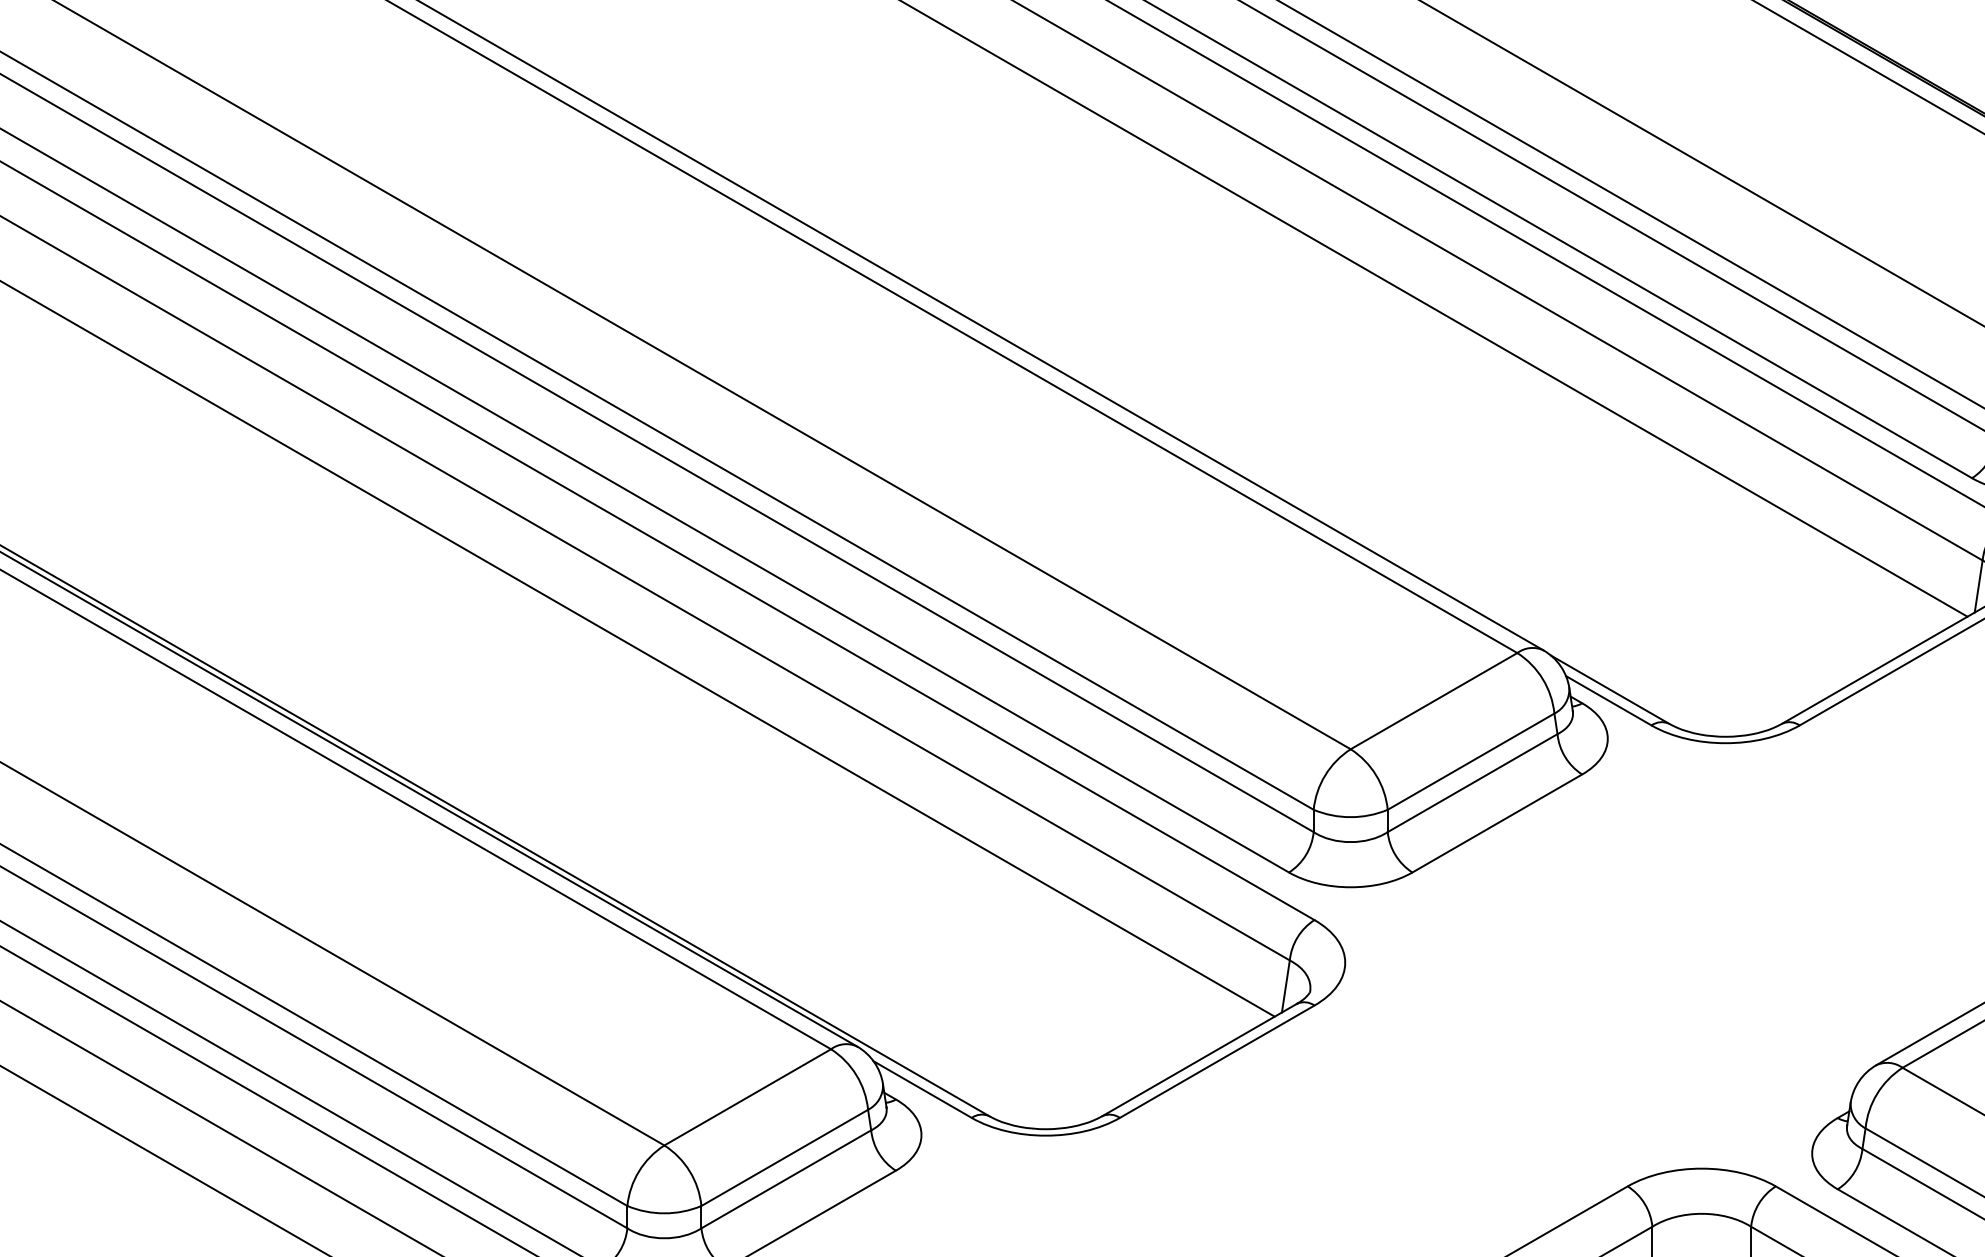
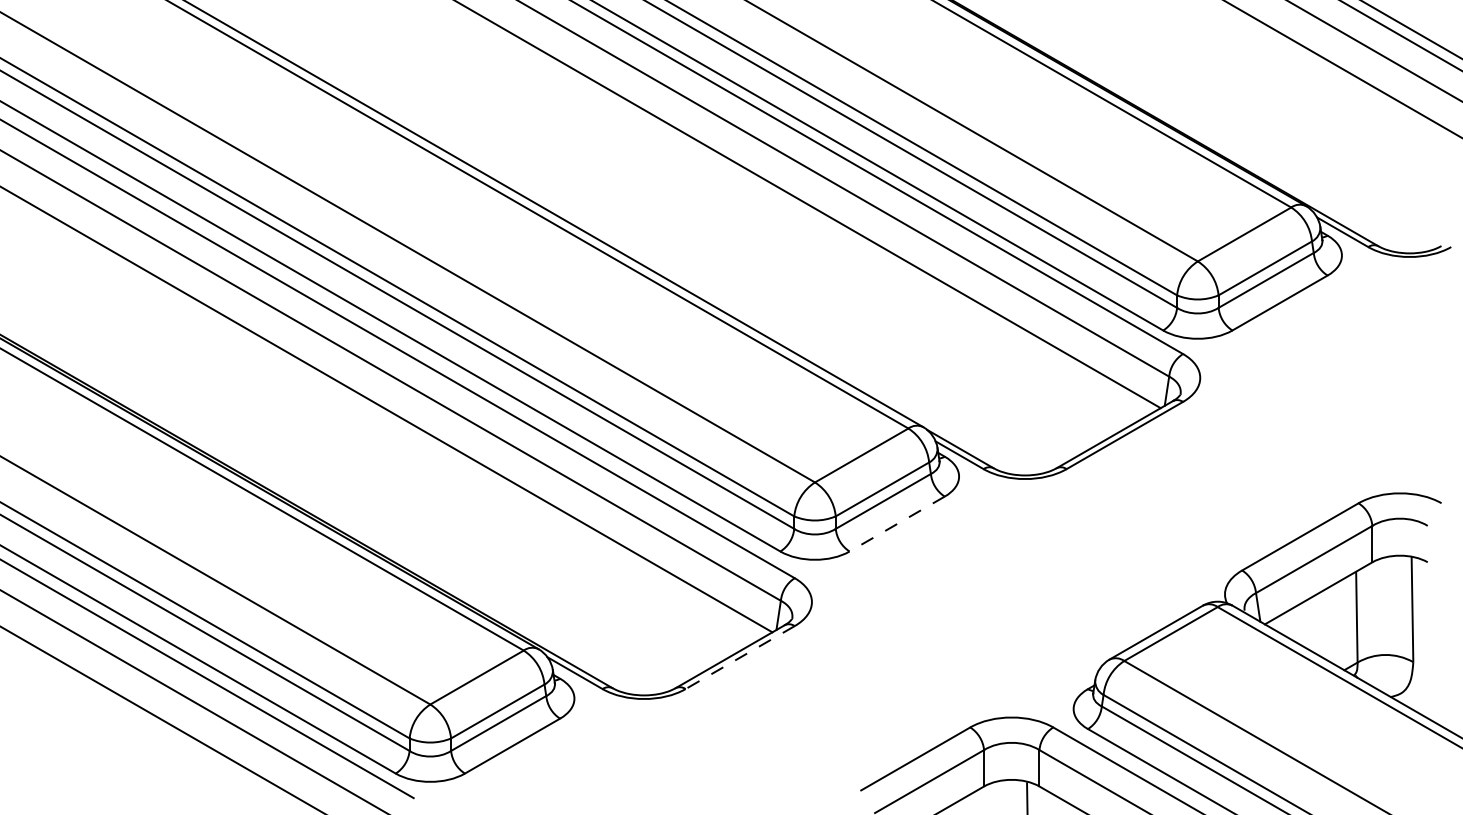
line: (1497, 824) -> (897, 524), solid -> dashed
line: (1217, 1061) -> (740, 657), solid -> dashed

